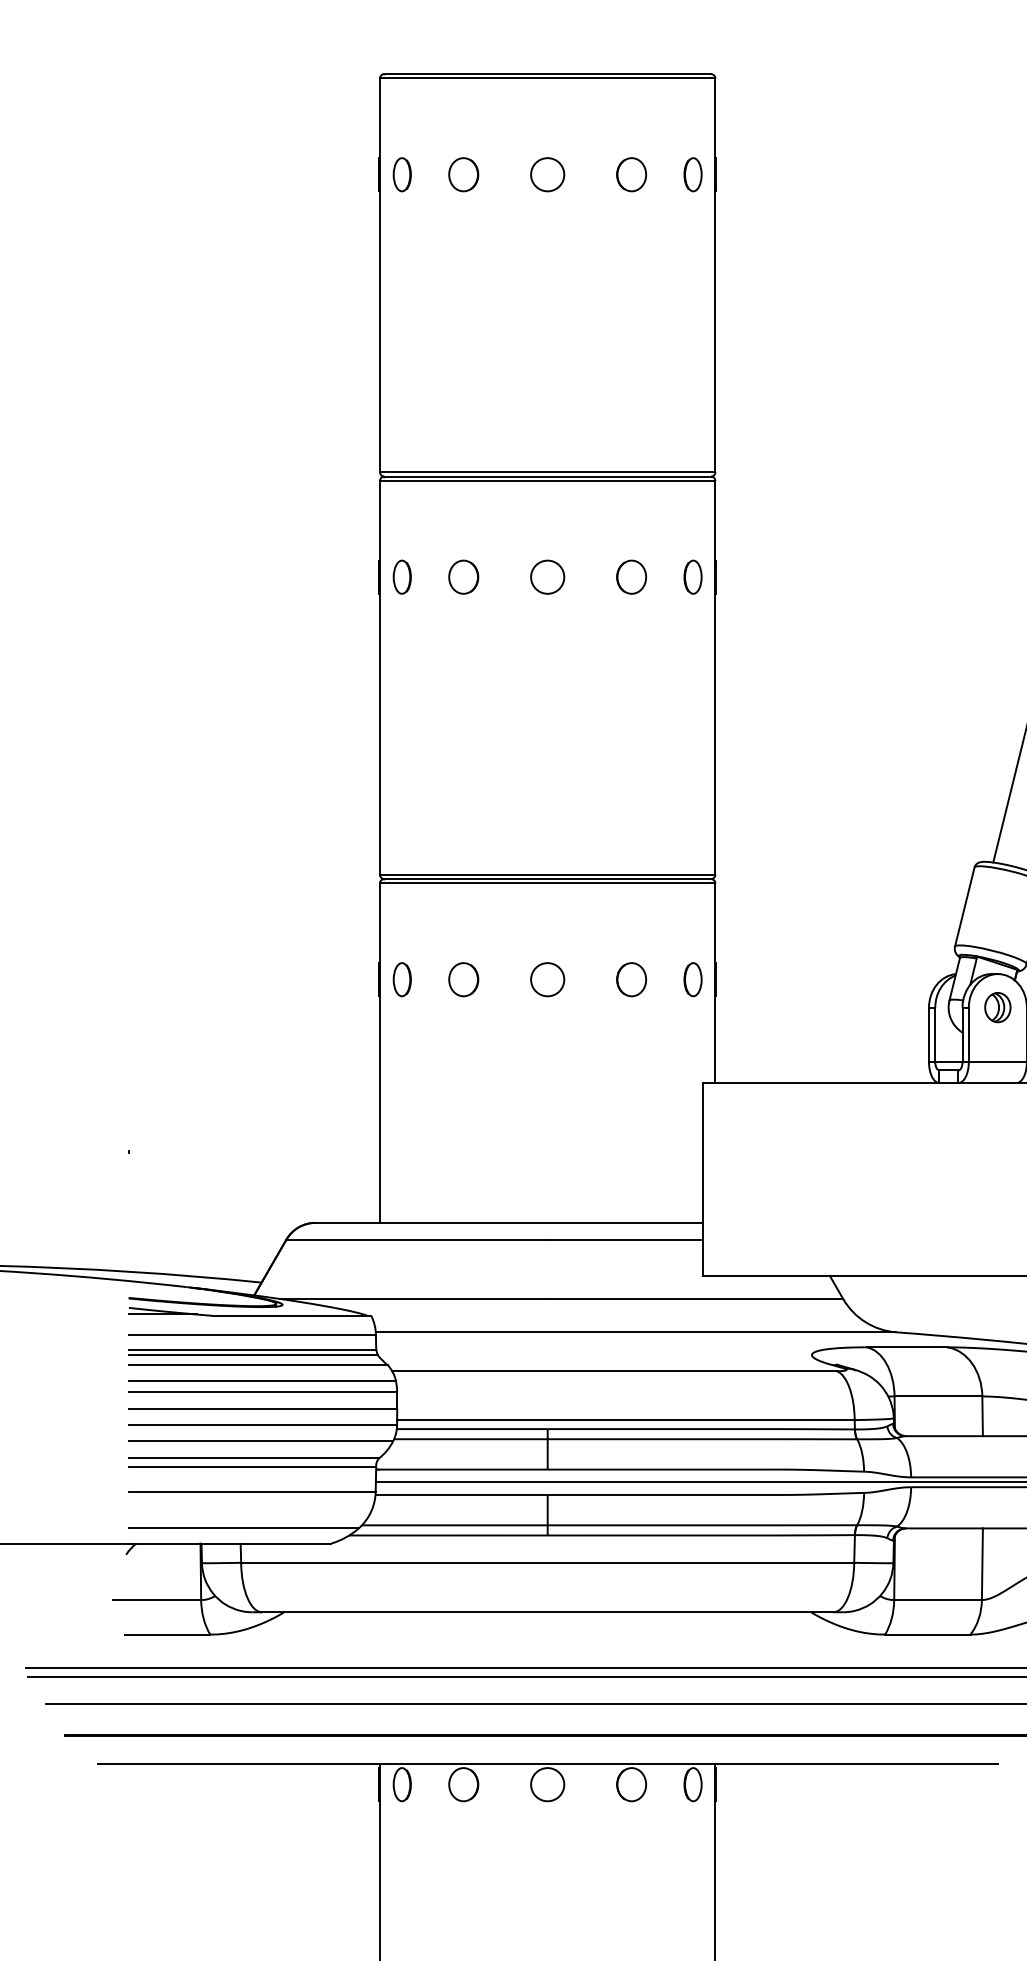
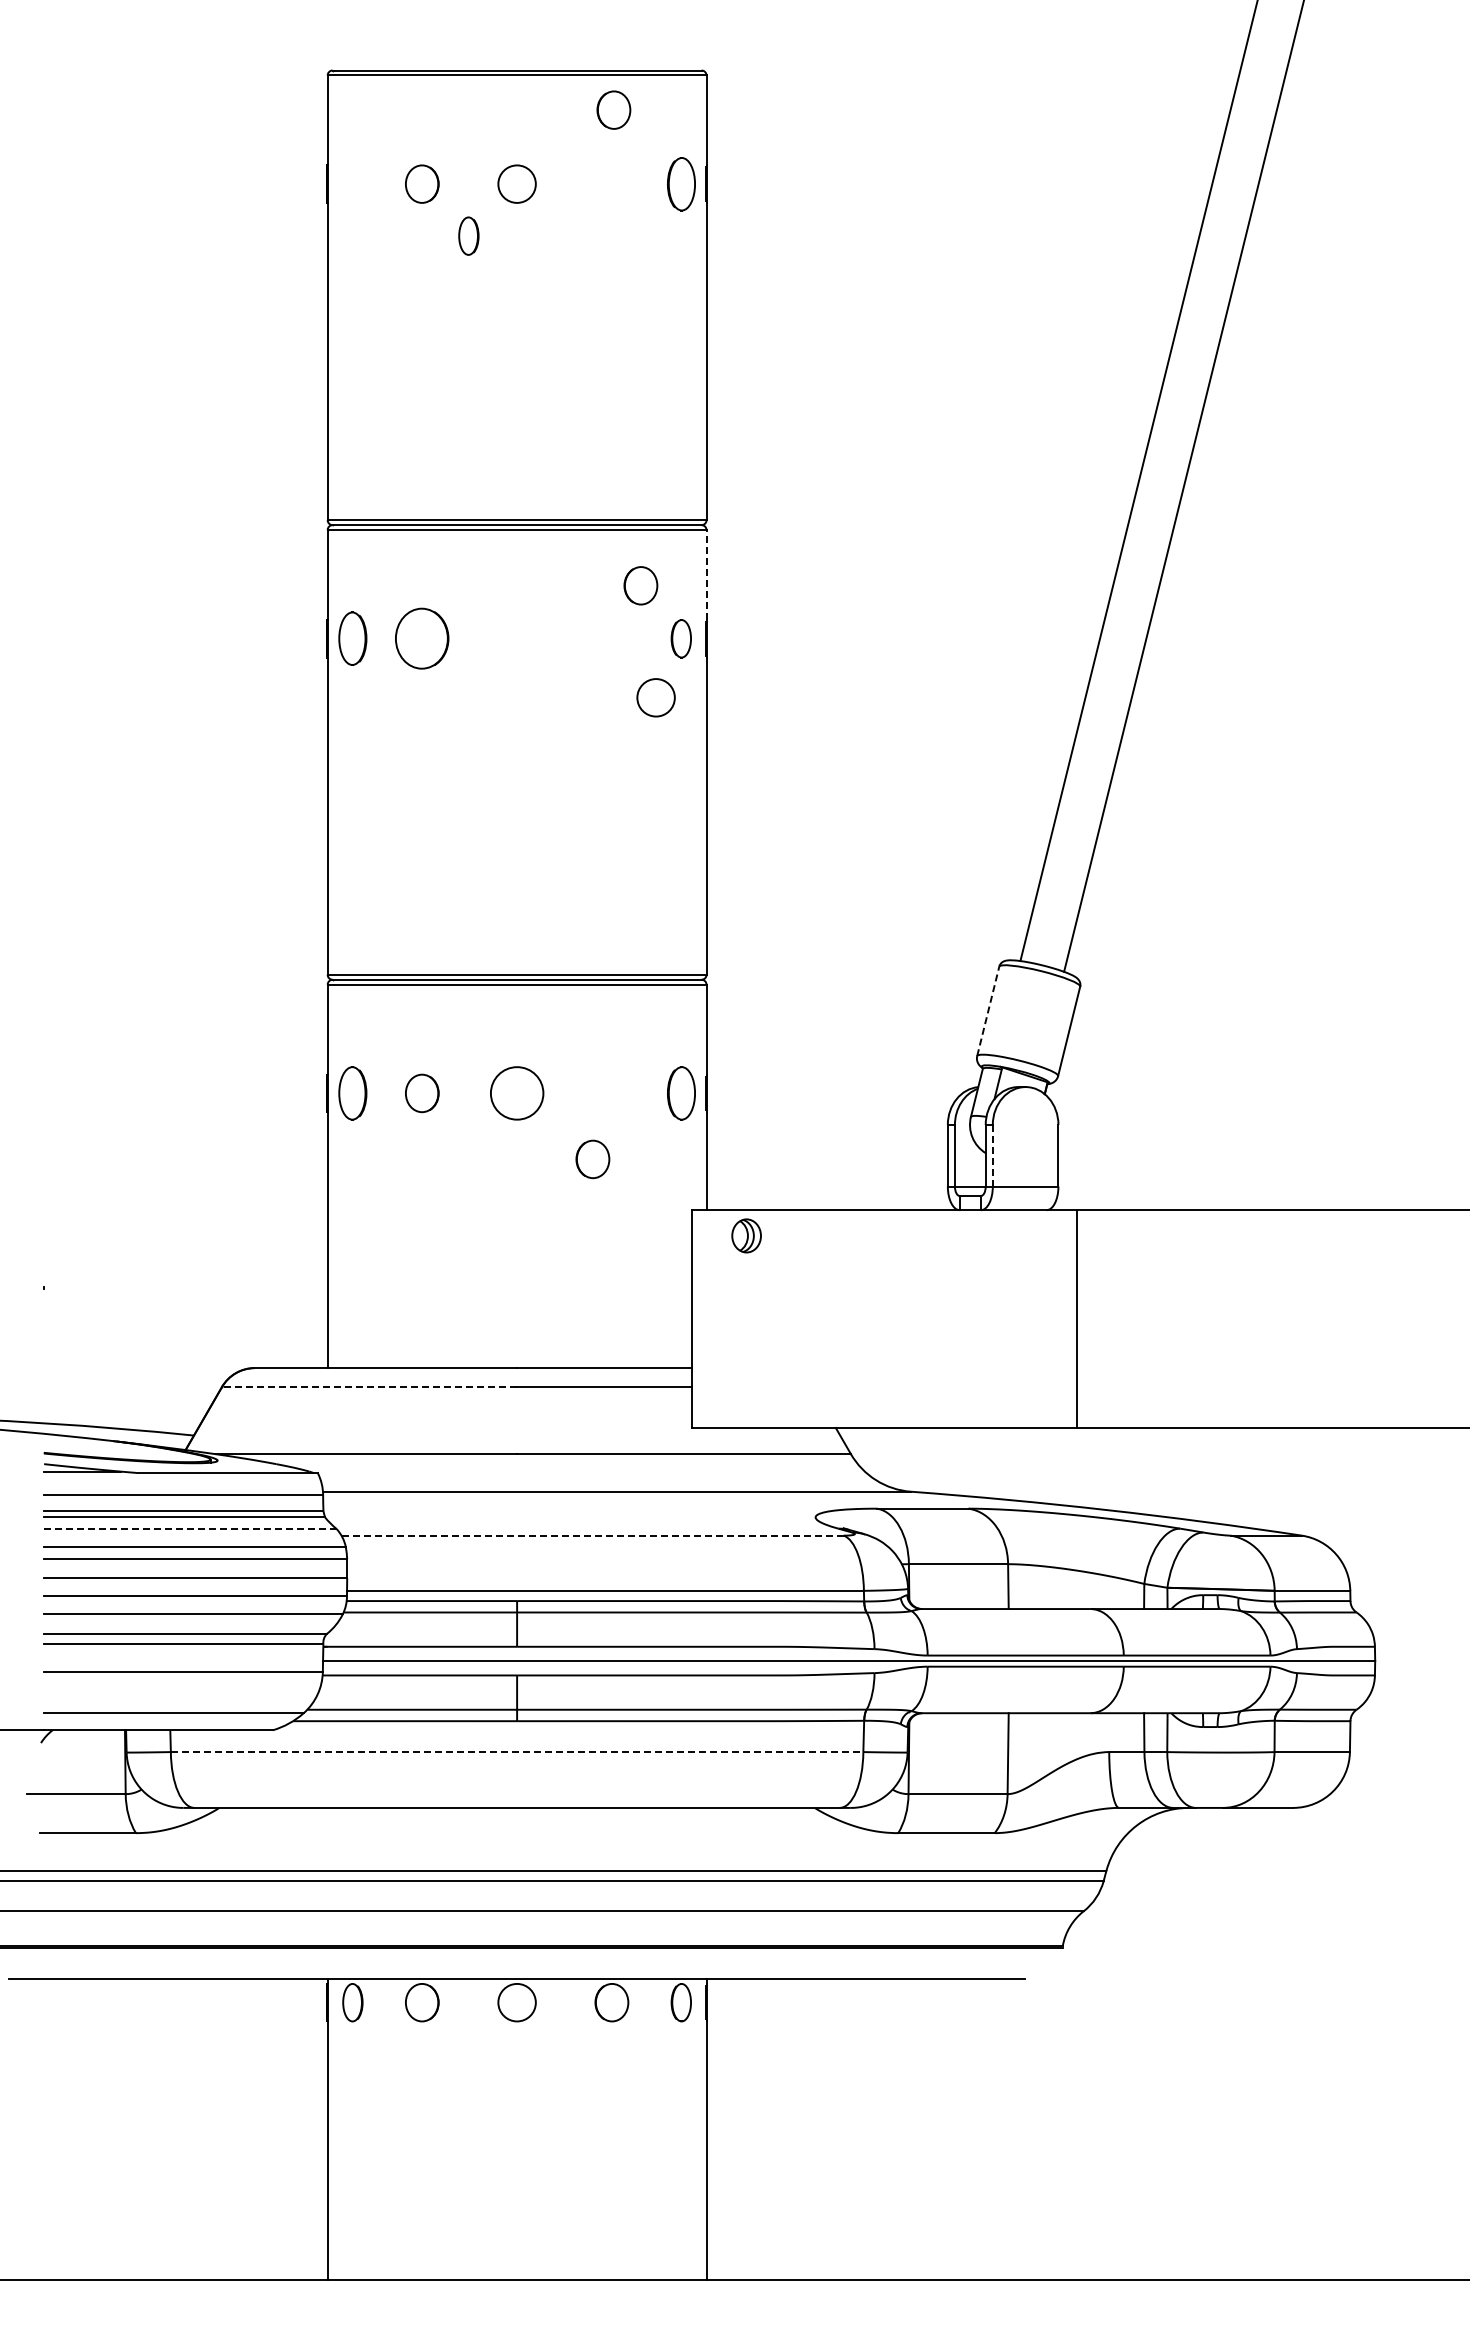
part: (401, 174) -> (468, 235), moved
part: (631, 174) -> (613, 109), moved
part: (692, 174) -> (680, 183), size x1.4
line: (715, 521) -> (706, 575), solid -> dashed
part: (401, 576) -> (352, 638), size x1.4
part: (463, 576) -> (422, 638), size x1.6
circle: (547, 576) -> (655, 697), moved
part: (631, 576) -> (640, 585), moved
line: (965, 906) -> (988, 1010), solid -> dashed
part: (401, 979) -> (352, 1093), size x1.4
circle: (547, 979) -> (516, 1093), size x1.4
part: (631, 979) -> (592, 1159), moved
part: (692, 979) -> (680, 1093), size x1.4
part: (997, 1007) -> (746, 1235), moved
line: (968, 1034) -> (992, 1155), solid -> dashed
line: (417, 1240) -> (369, 1387), solid -> dashed
line: (257, 1364) -> (189, 1528), solid -> dashed
line: (615, 1371) -> (593, 1535), solid -> dashed
line: (548, 1563) -> (517, 1752), solid -> dashed

